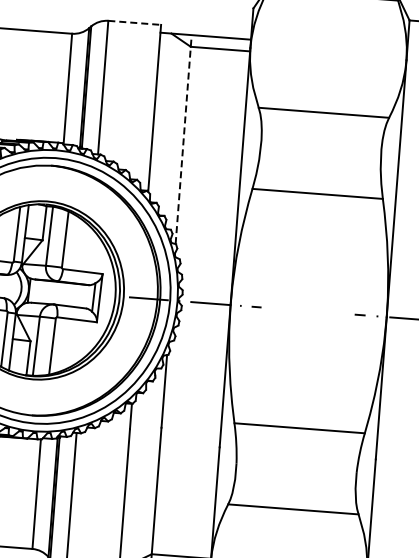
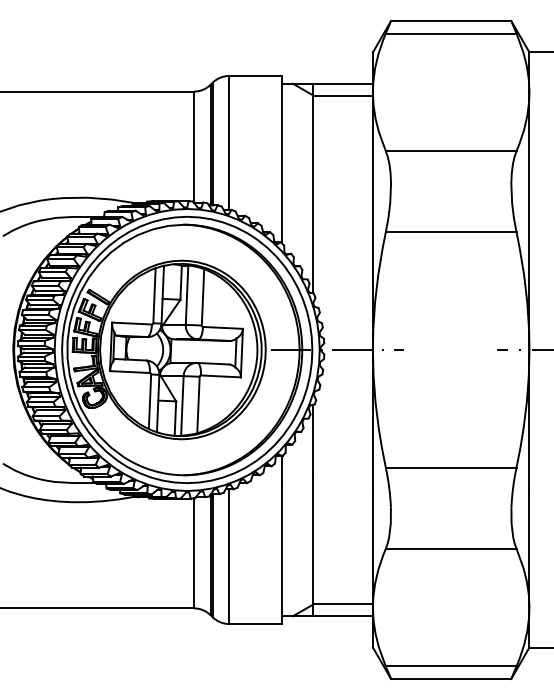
line: (135, 22) -> (256, 75), dashed -> solid
line: (183, 139) -> (313, 188), dashed -> solid

